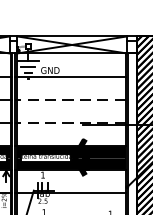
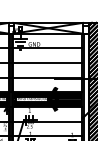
line: (69, 99) -> (46, 62), dashed -> solid
line: (69, 122) -> (46, 77), dashed -> solid

